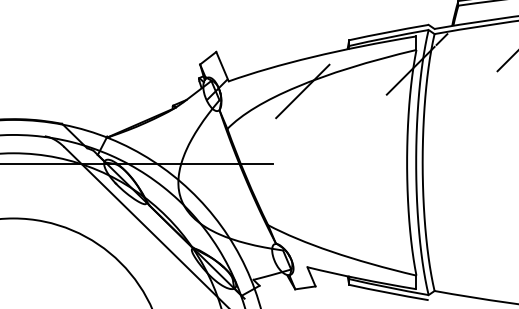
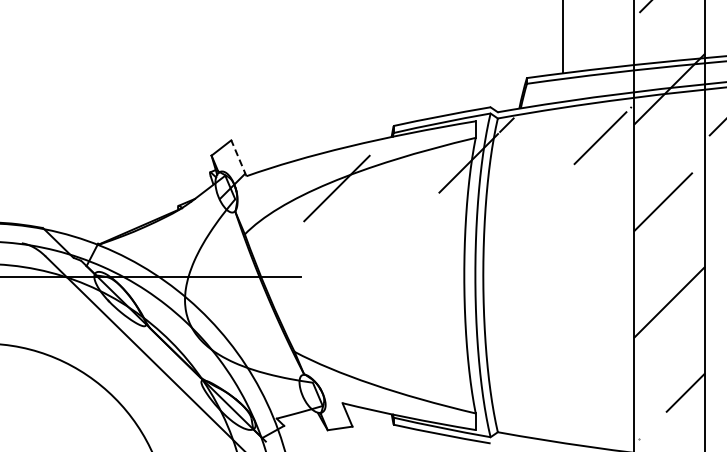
line: (222, 66) -> (238, 157), solid -> dashed

